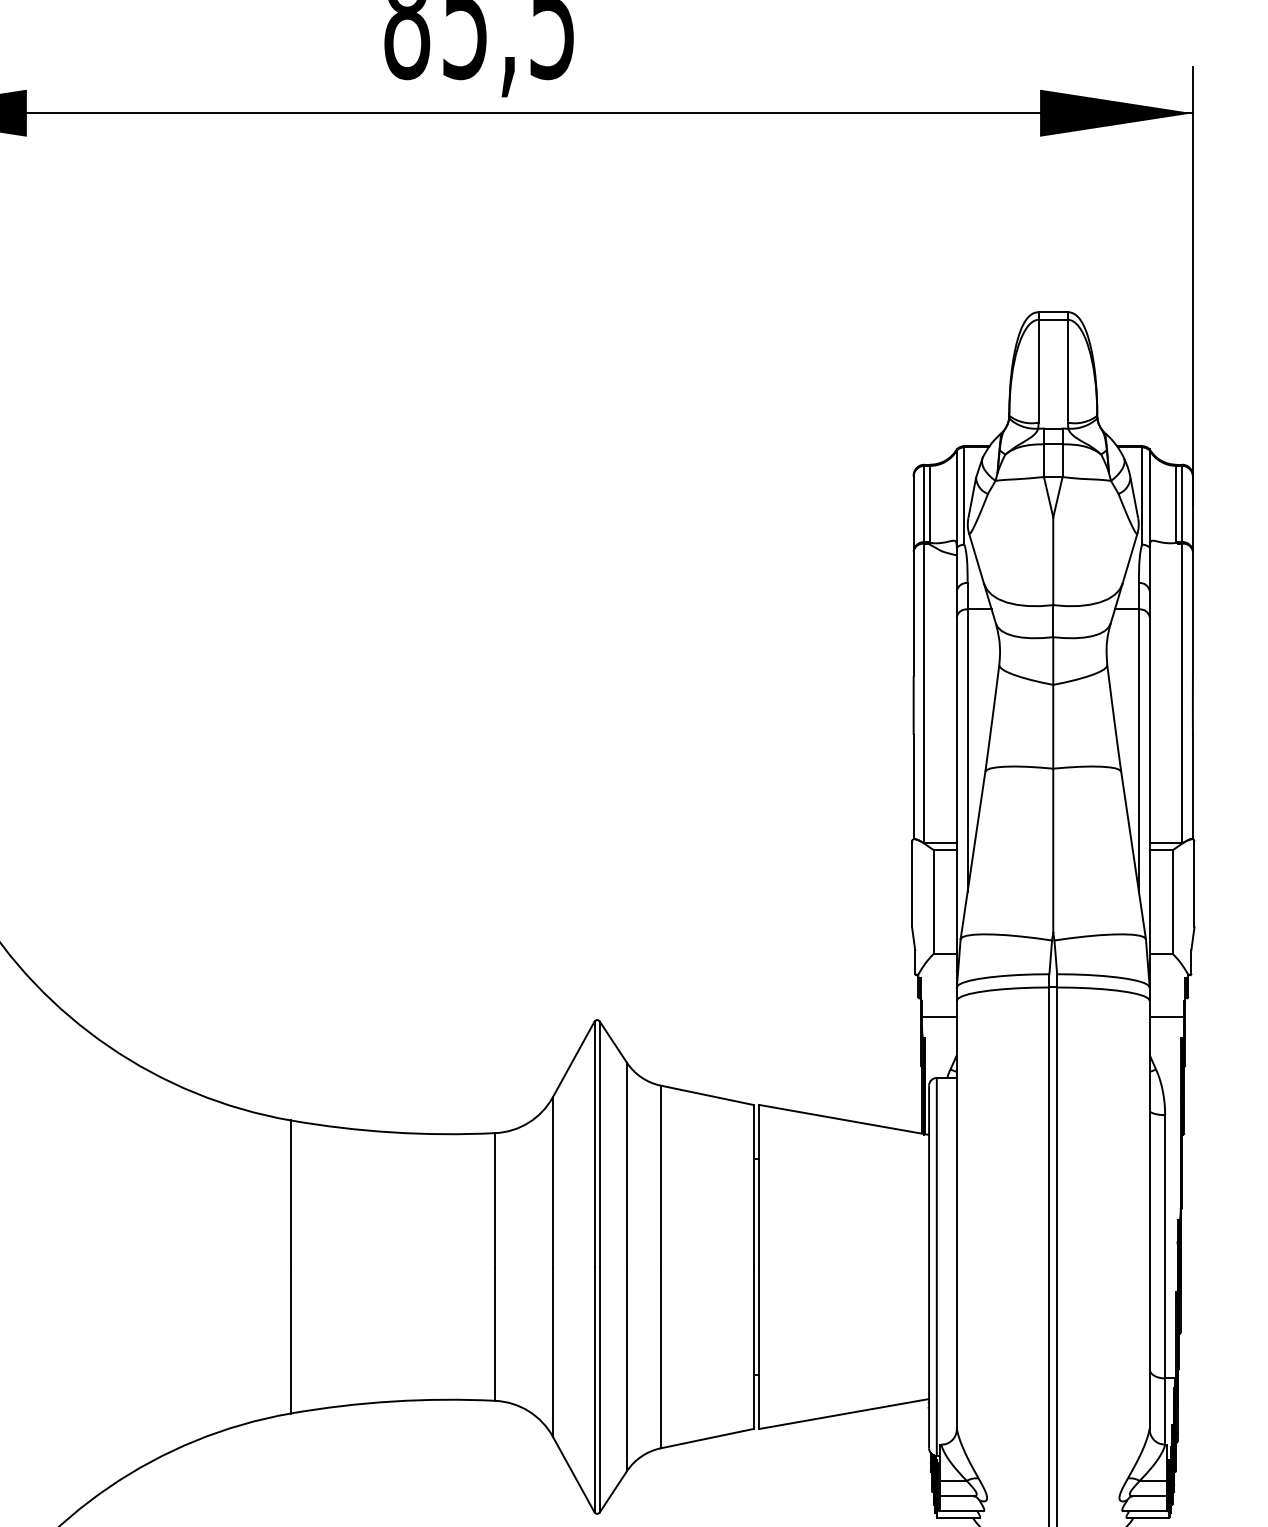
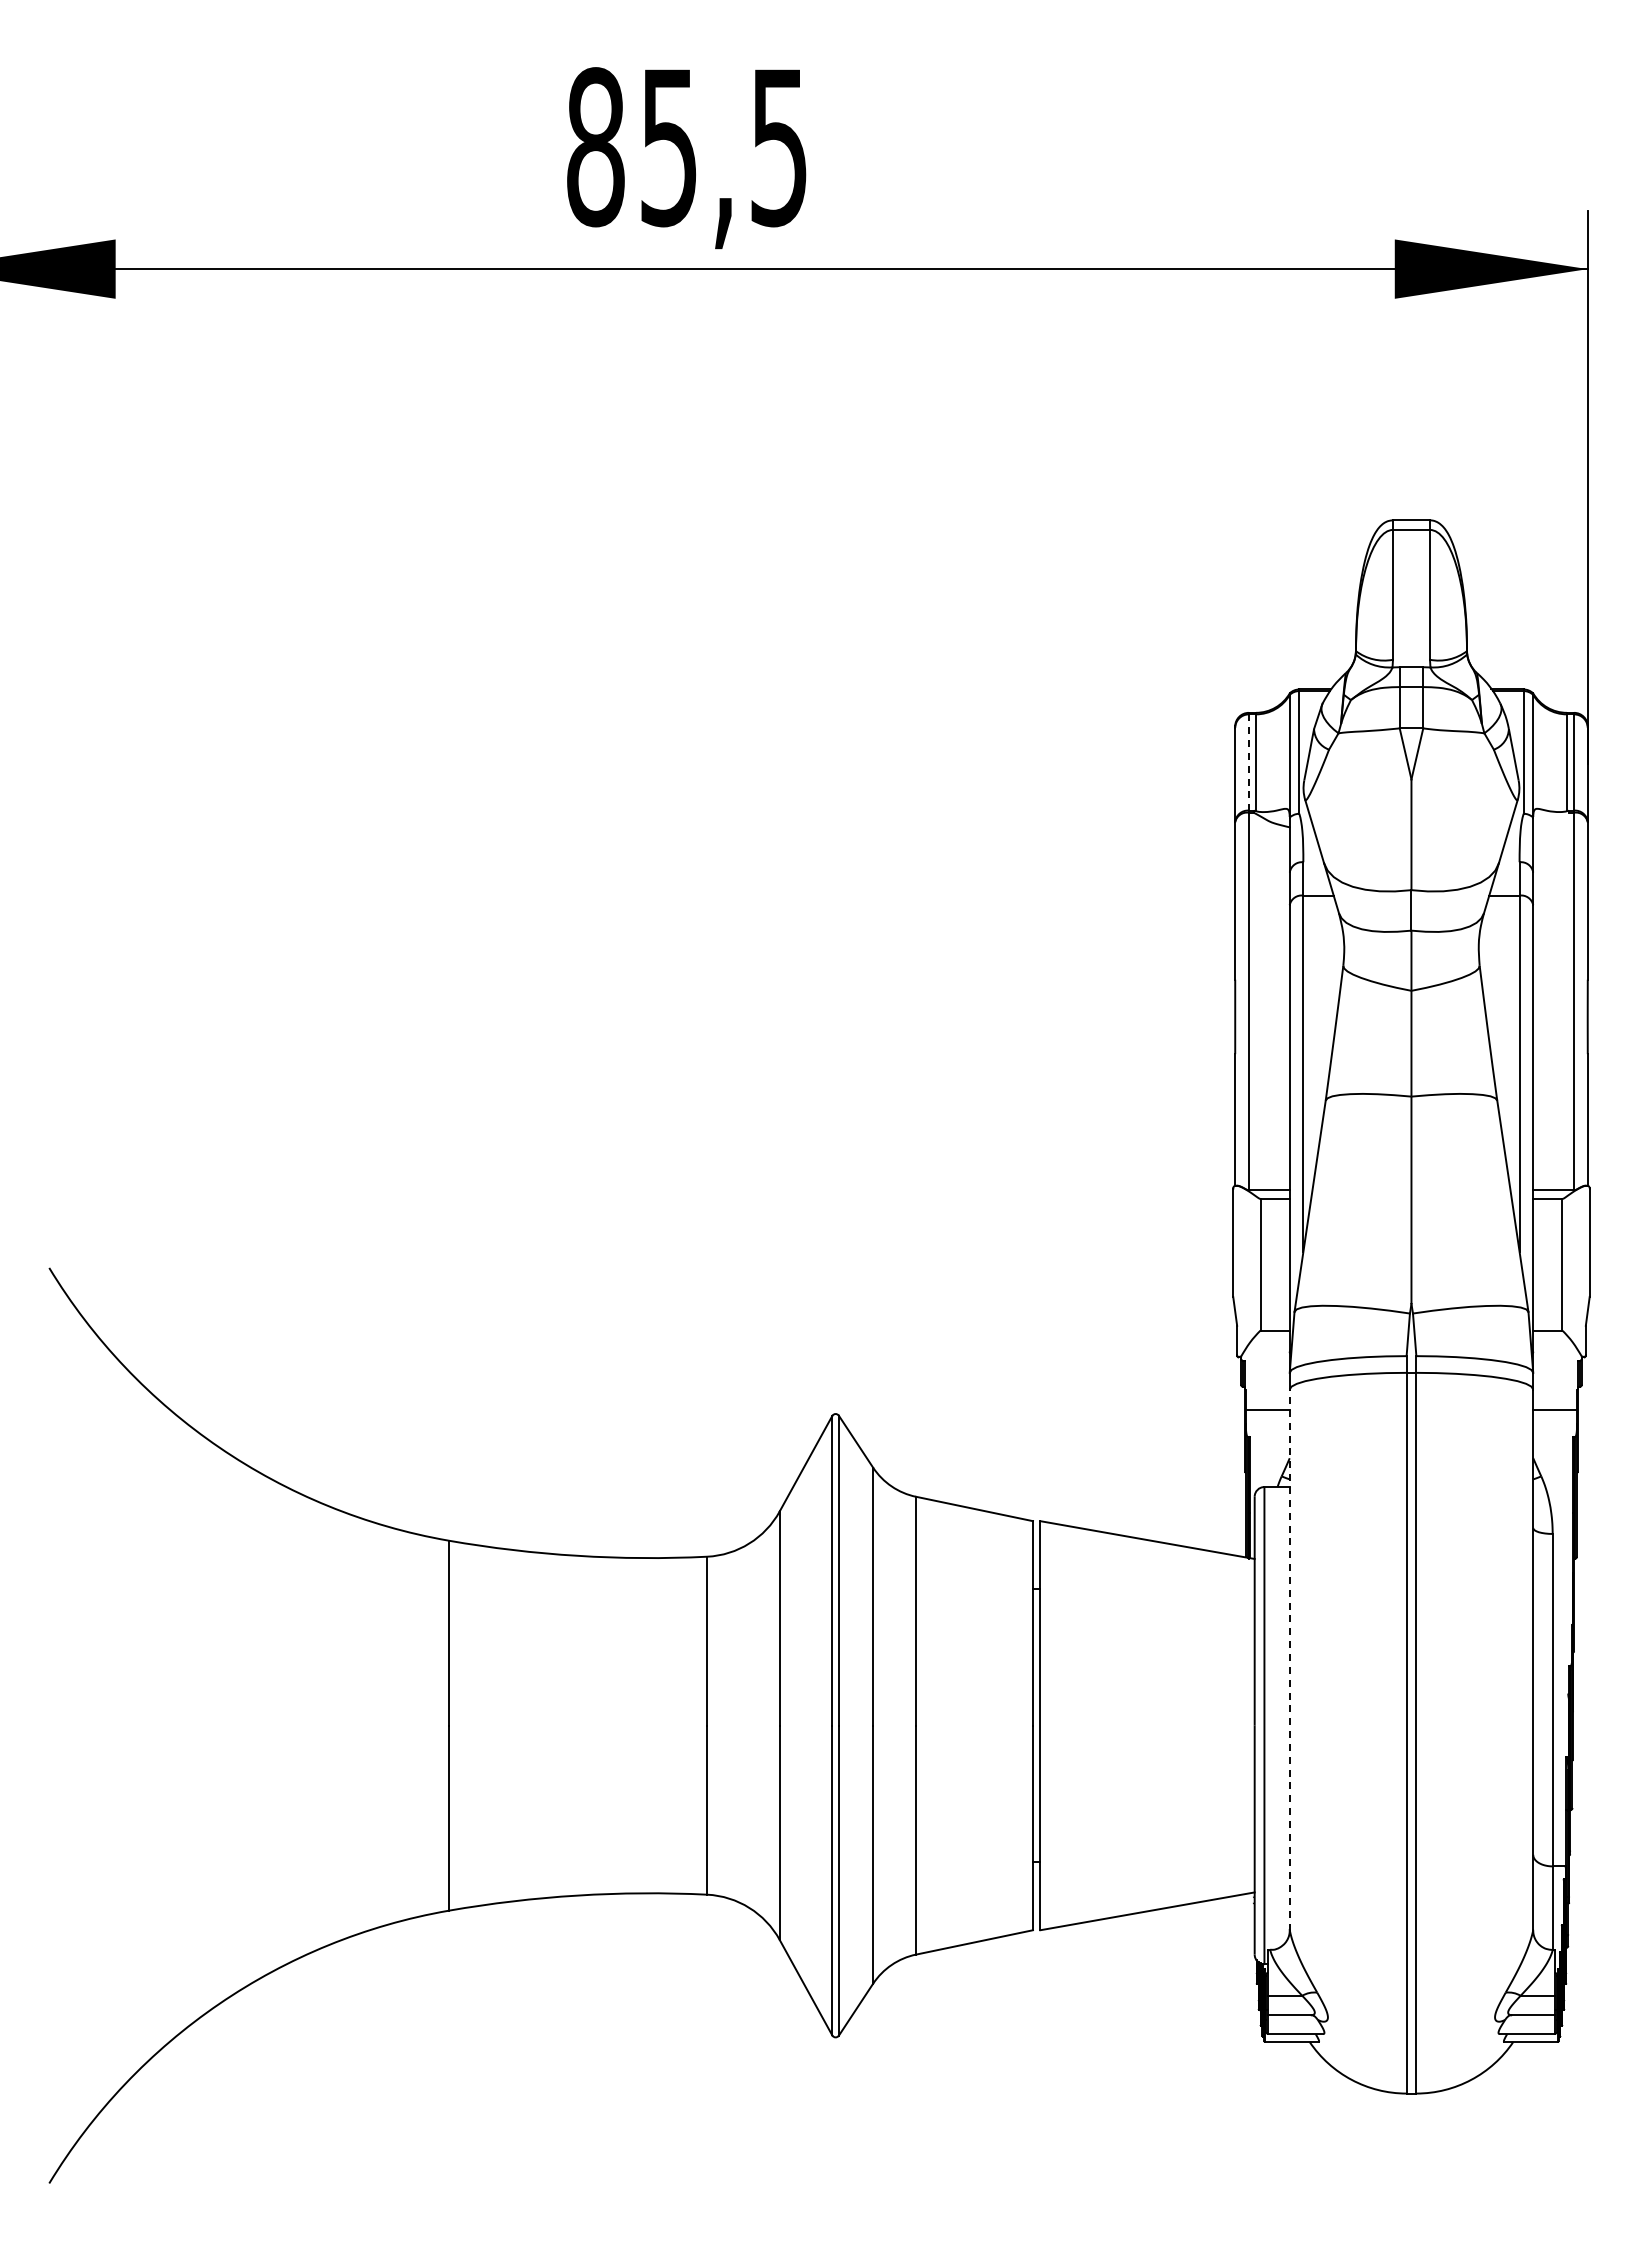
line: (924, 504) -> (1248, 762), solid -> dashed
line: (956, 1215) -> (1289, 1660), solid -> dashed

